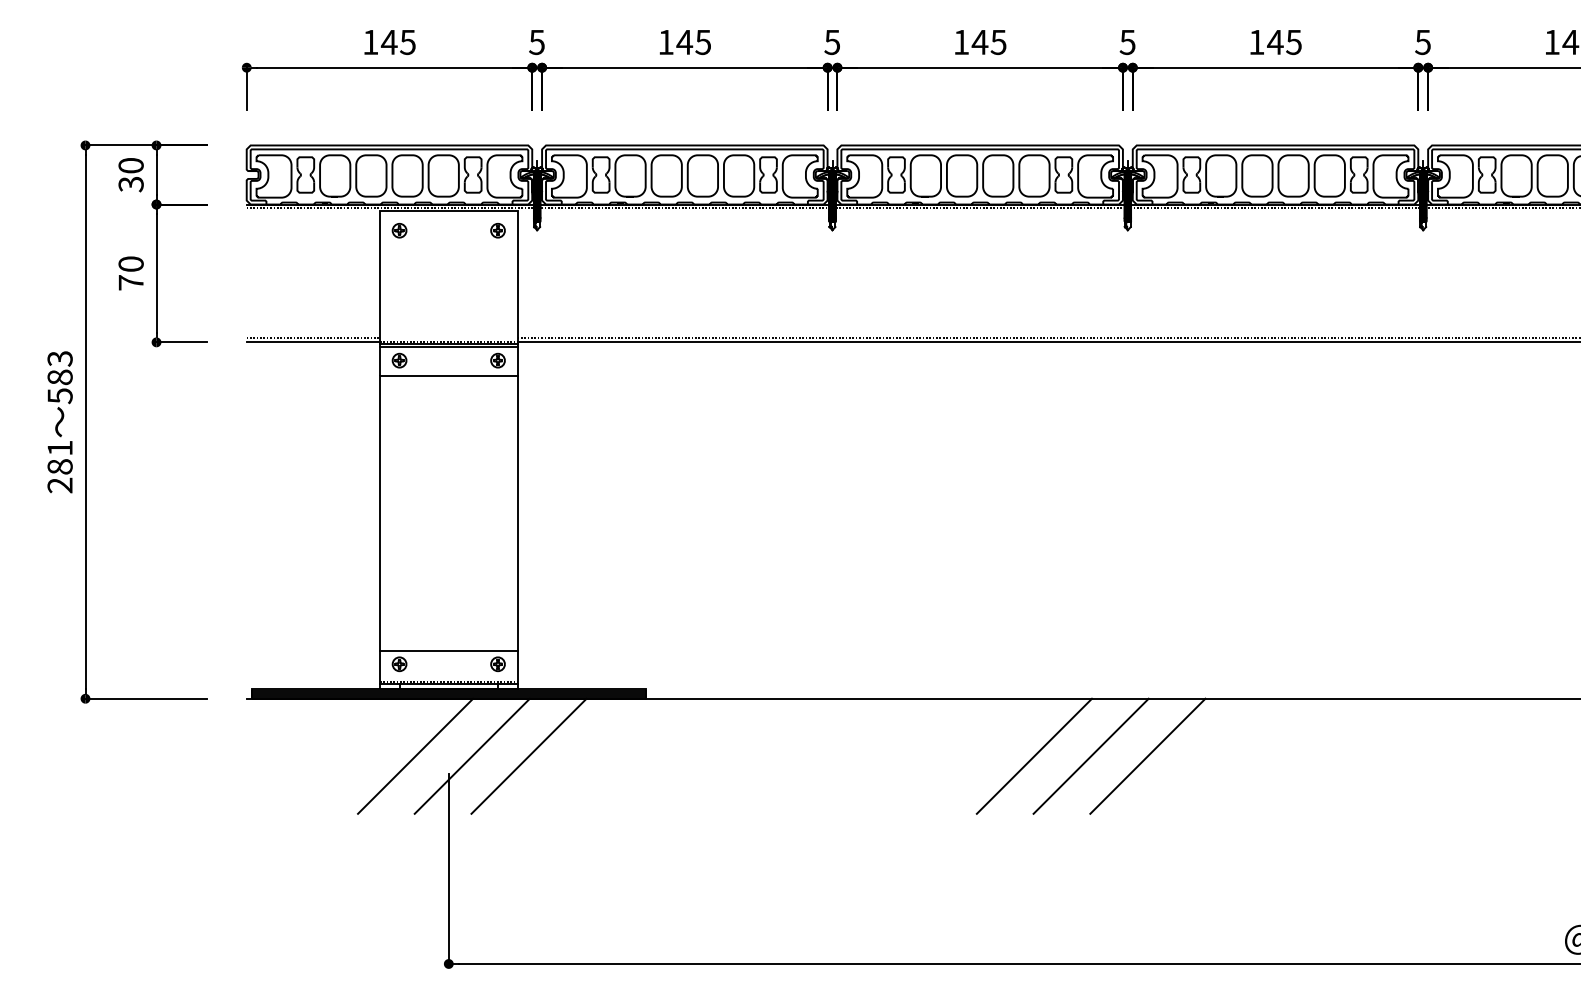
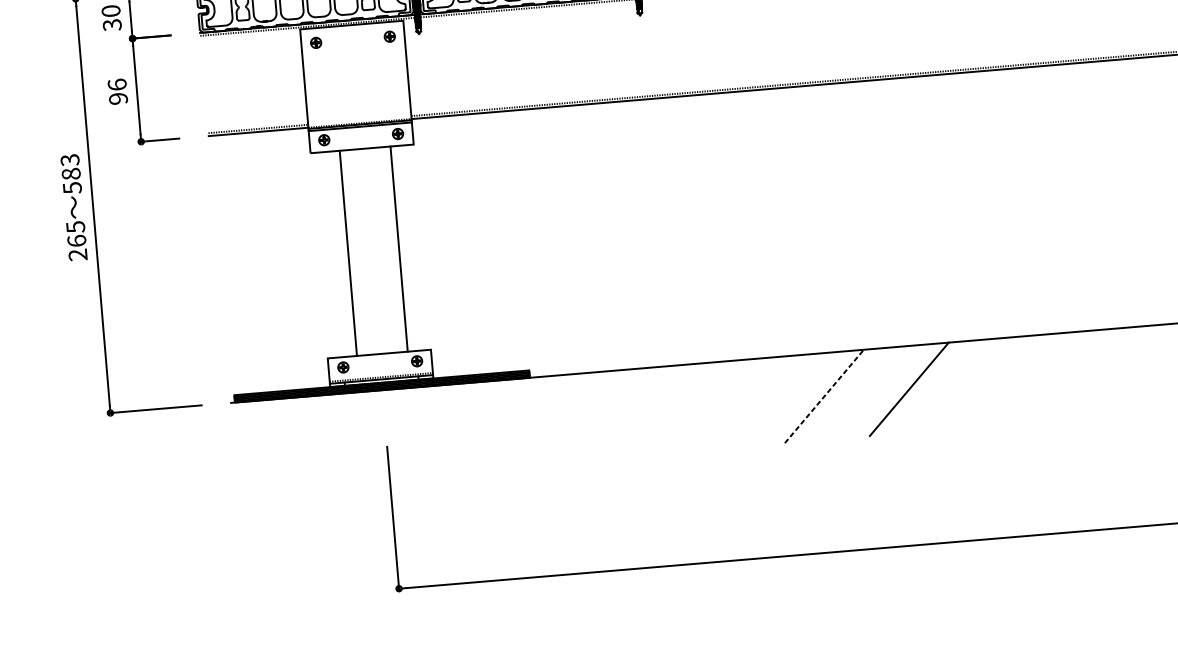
text: (130, 273) -> (117, 91), 70 -> 96
text: (59, 457) -> (75, 234), 281 -> 265
line: (379, 513) -> (348, 253), moved
line: (517, 513) -> (398, 249), moved
line: (415, 755) -> (361, 434), removed
line: (471, 755) -> (402, 431), removed
line: (528, 755) -> (445, 427), removed
line: (1034, 755) -> (824, 395), solid -> dashed
line: (1090, 755) -> (866, 392), removed

